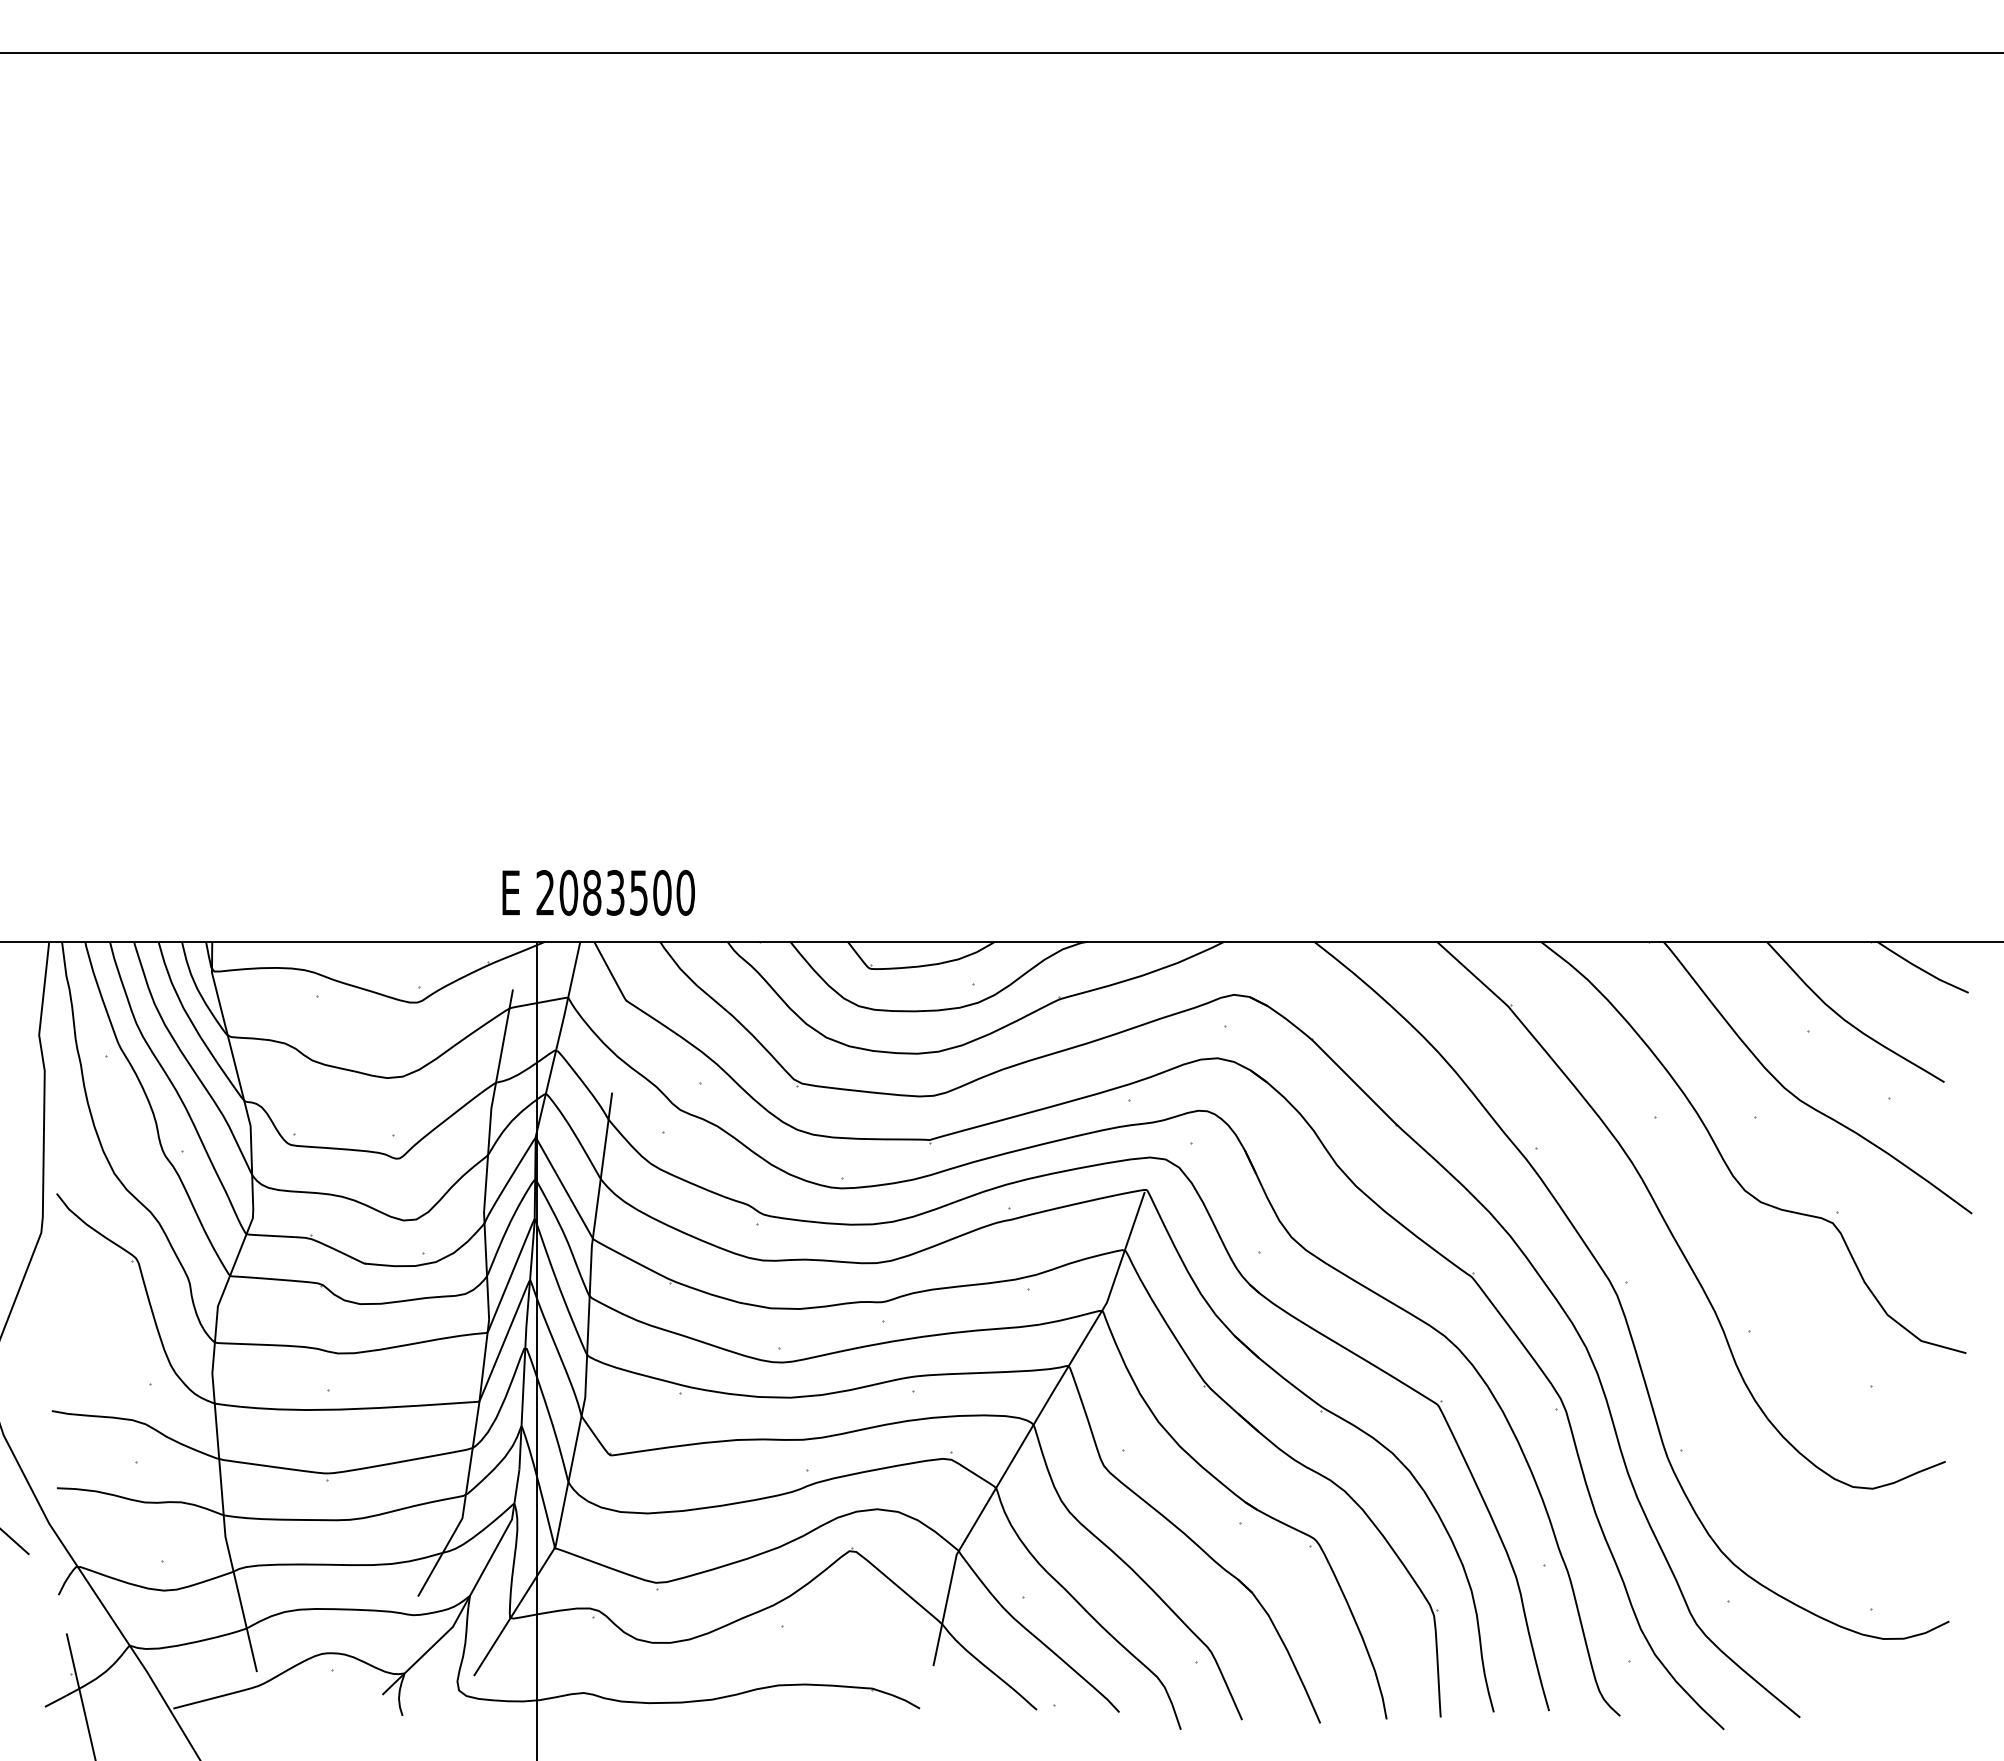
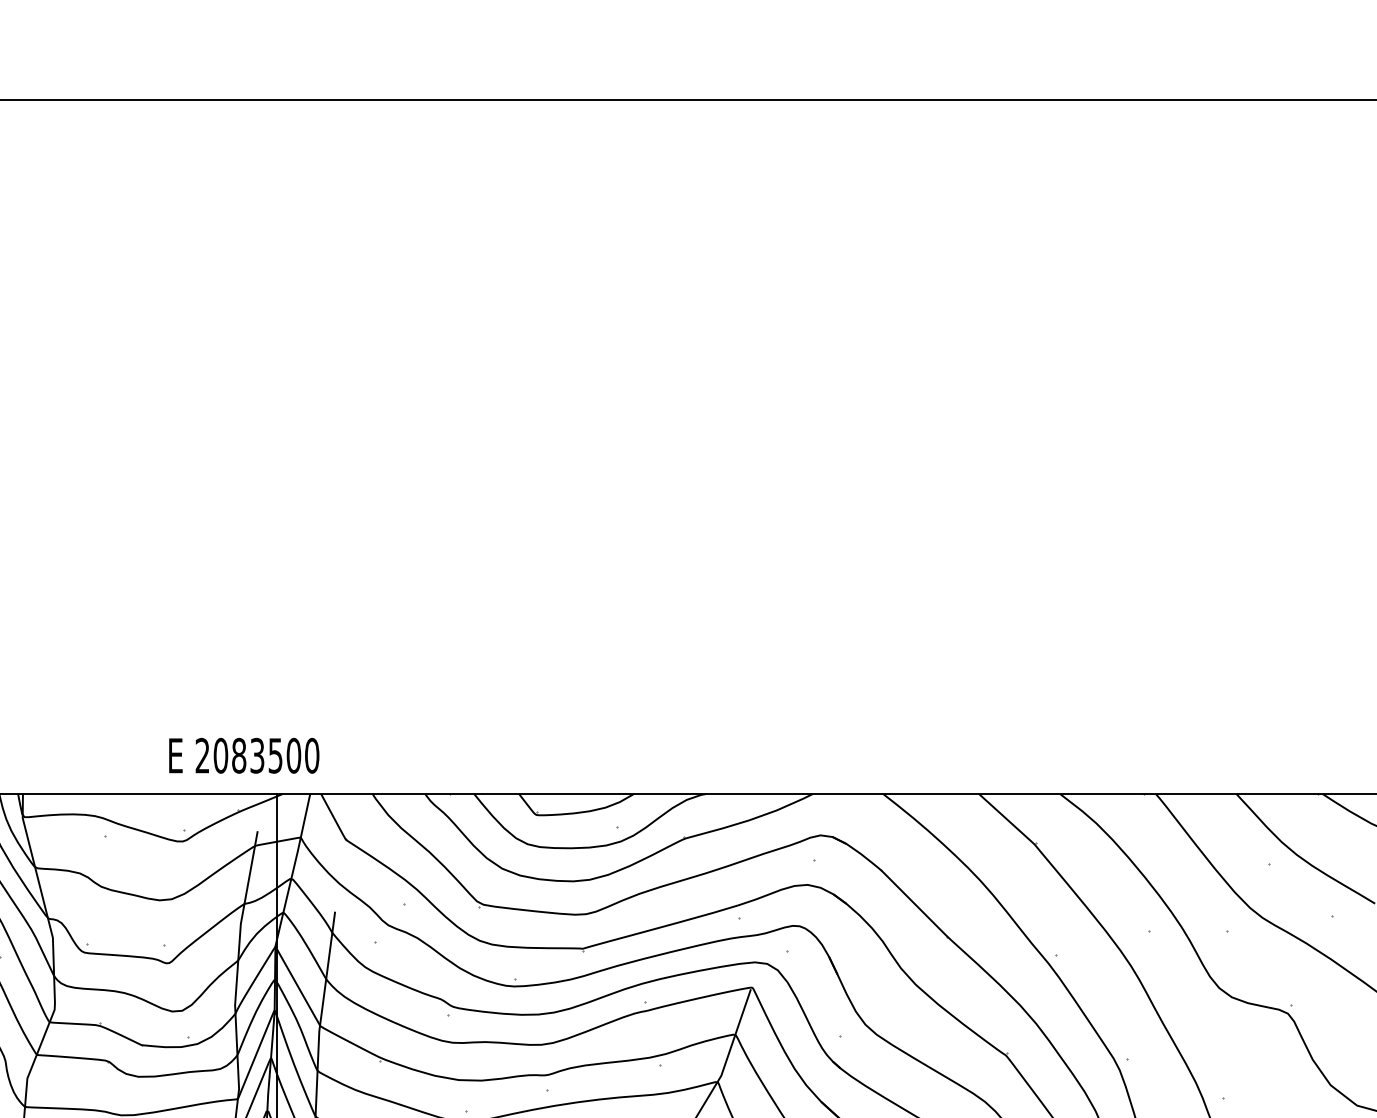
text: (598, 892) -> (244, 755), moved

